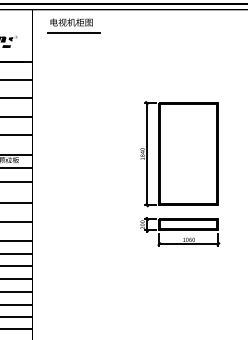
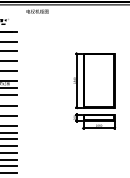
line: (73, 33) -> (38, 17), removed

